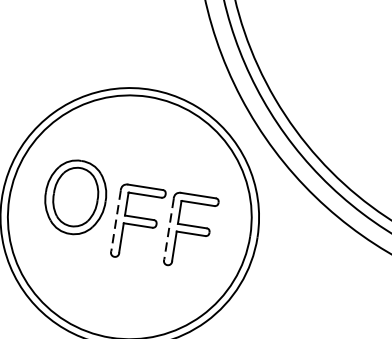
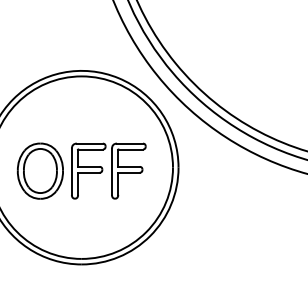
part: (75, 196) -> (40, 170), moved
line: (116, 220) -> (72, 171), dashed -> solid
line: (169, 228) -> (112, 171), dashed -> solid

